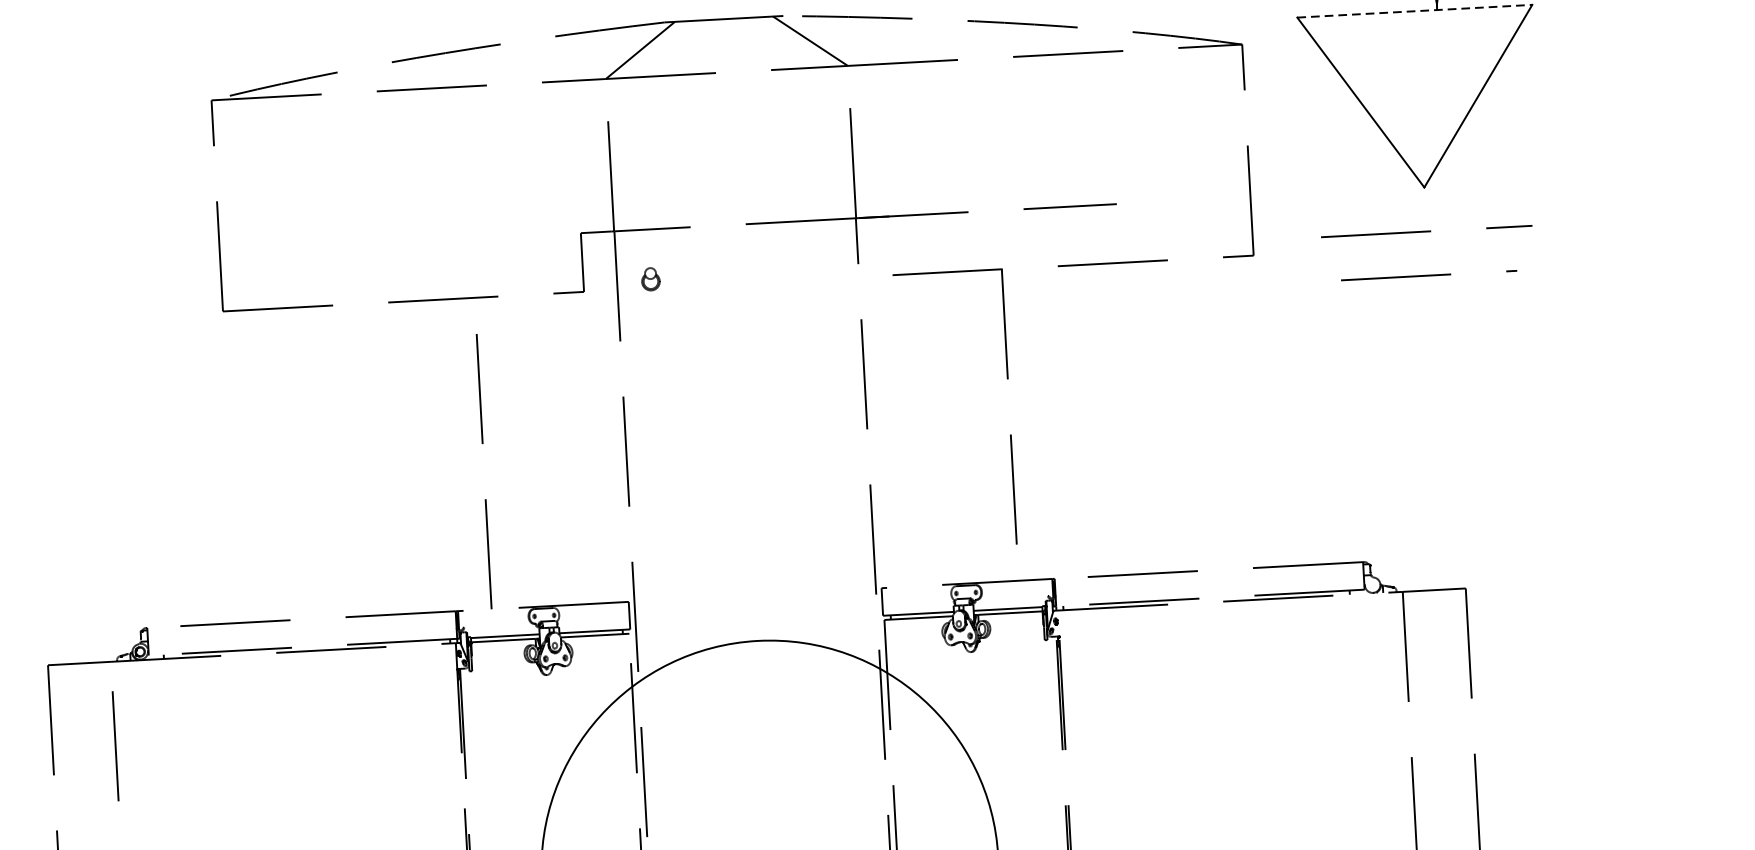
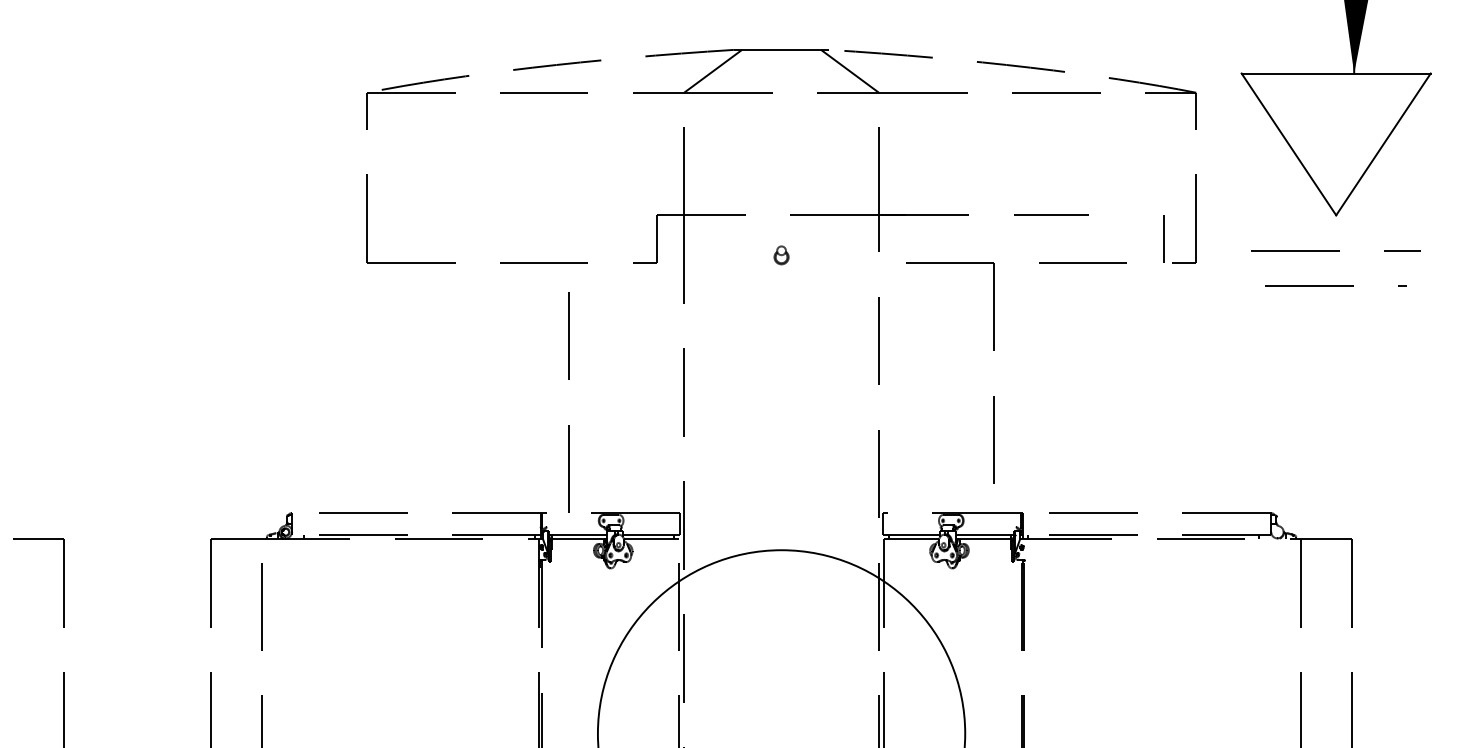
line: (1415, 11) -> (1336, 73), dashed -> solid
line: (1212, 227) -> (1164, 238), added
part: (650, 279) -> (781, 255), moved

